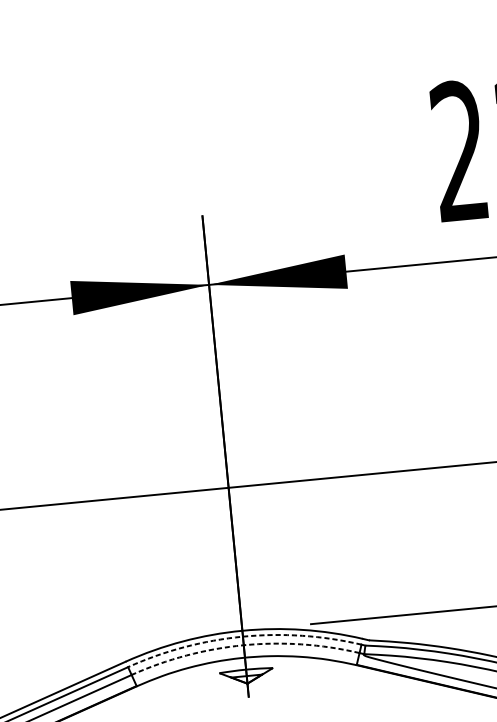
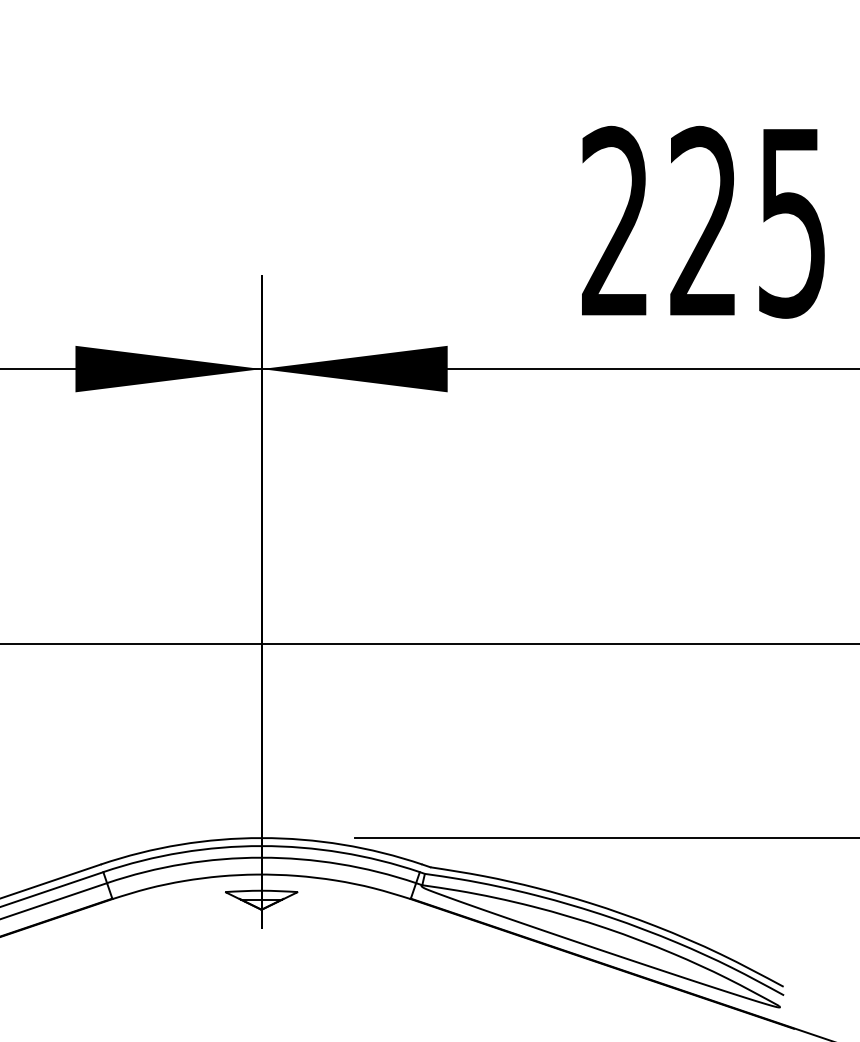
arc: (242, 637) -> (261, 846), dashed -> solid
arc: (243, 645) -> (261, 857), dashed -> solid

